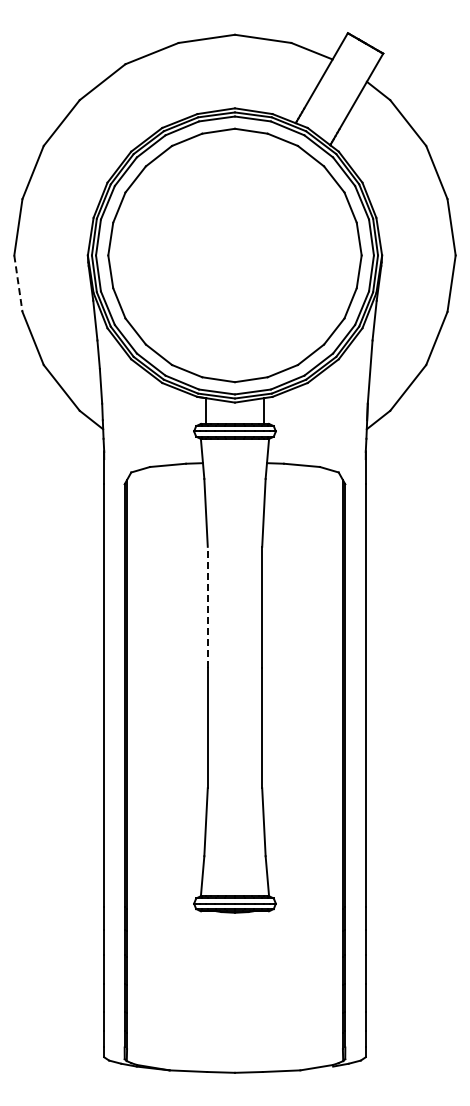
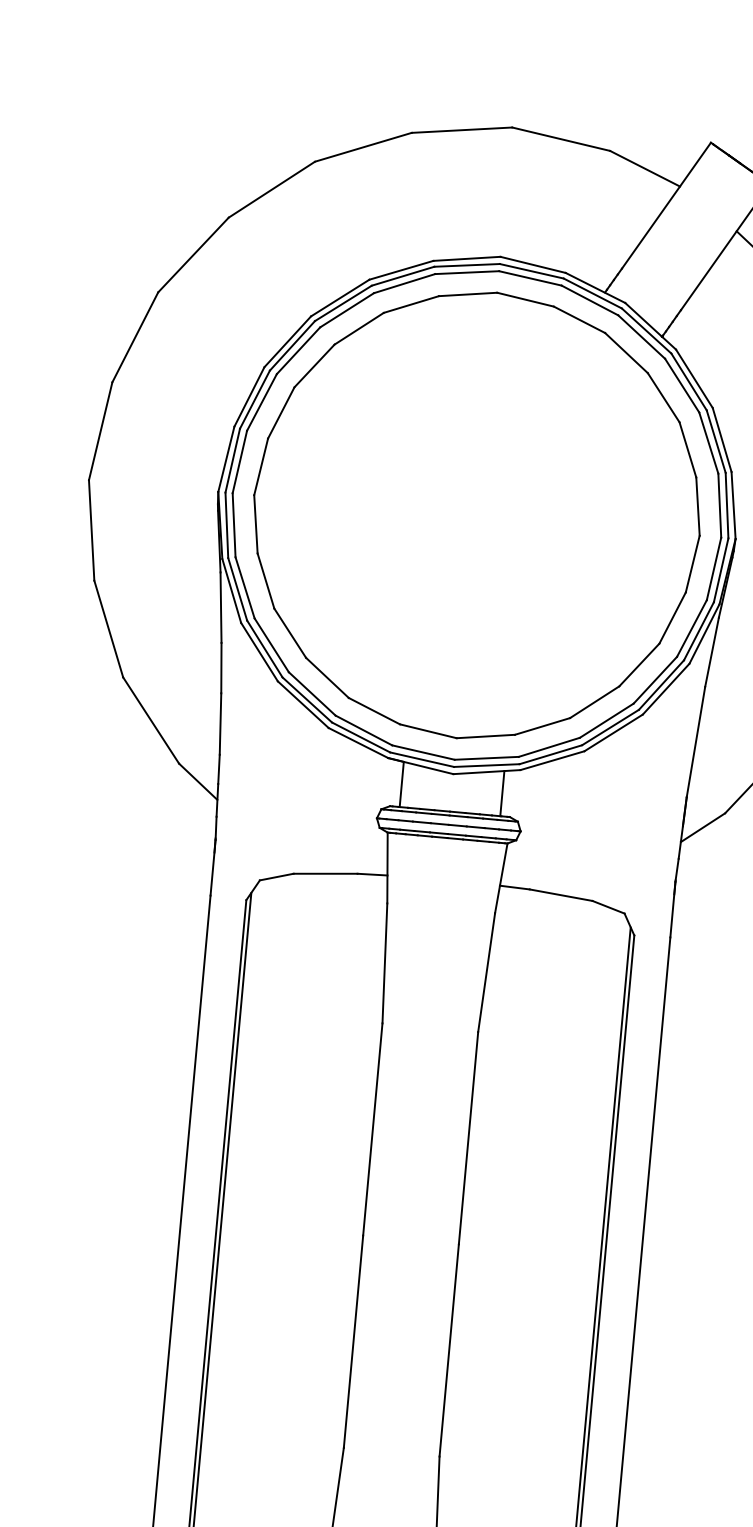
line: (18, 284) -> (91, 531), dashed -> solid
line: (207, 606) -> (372, 1128), dashed -> solid

